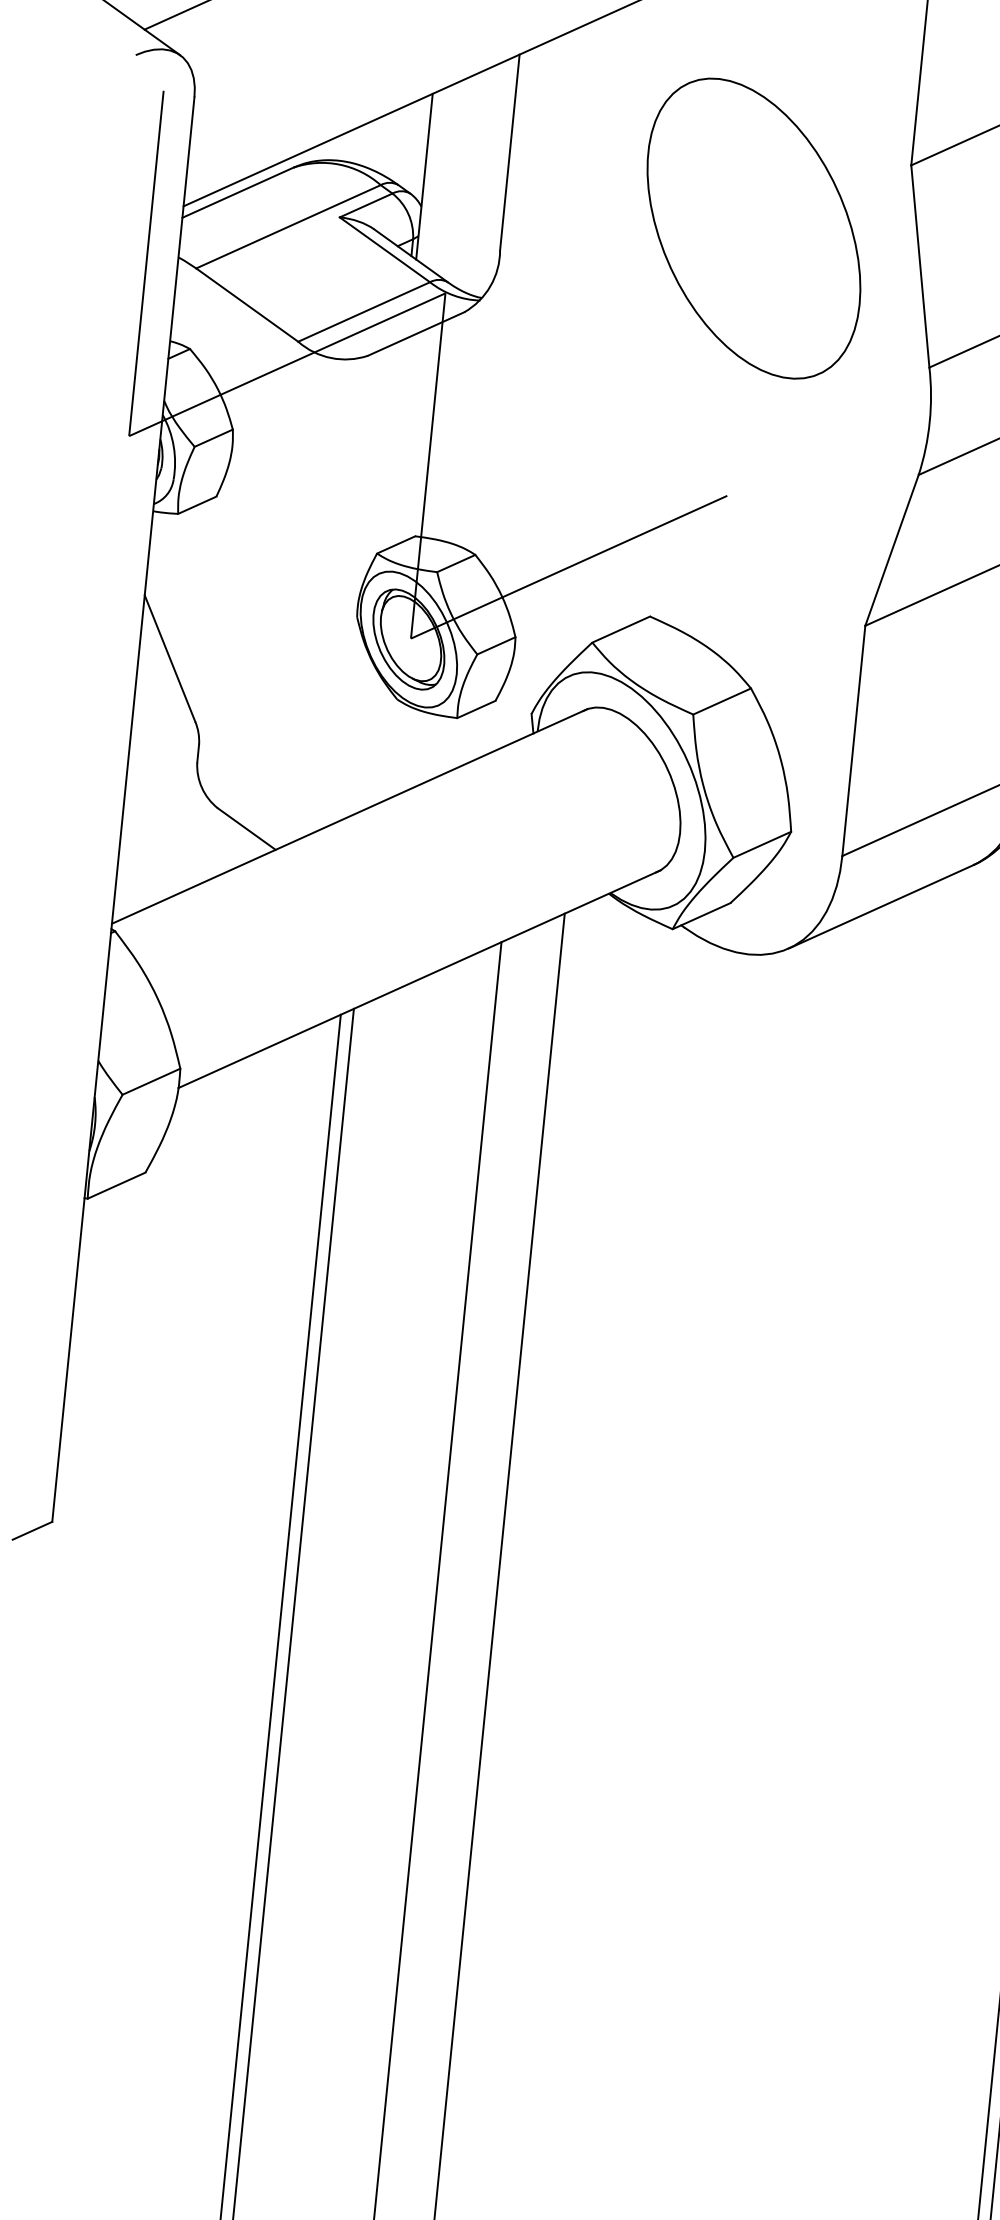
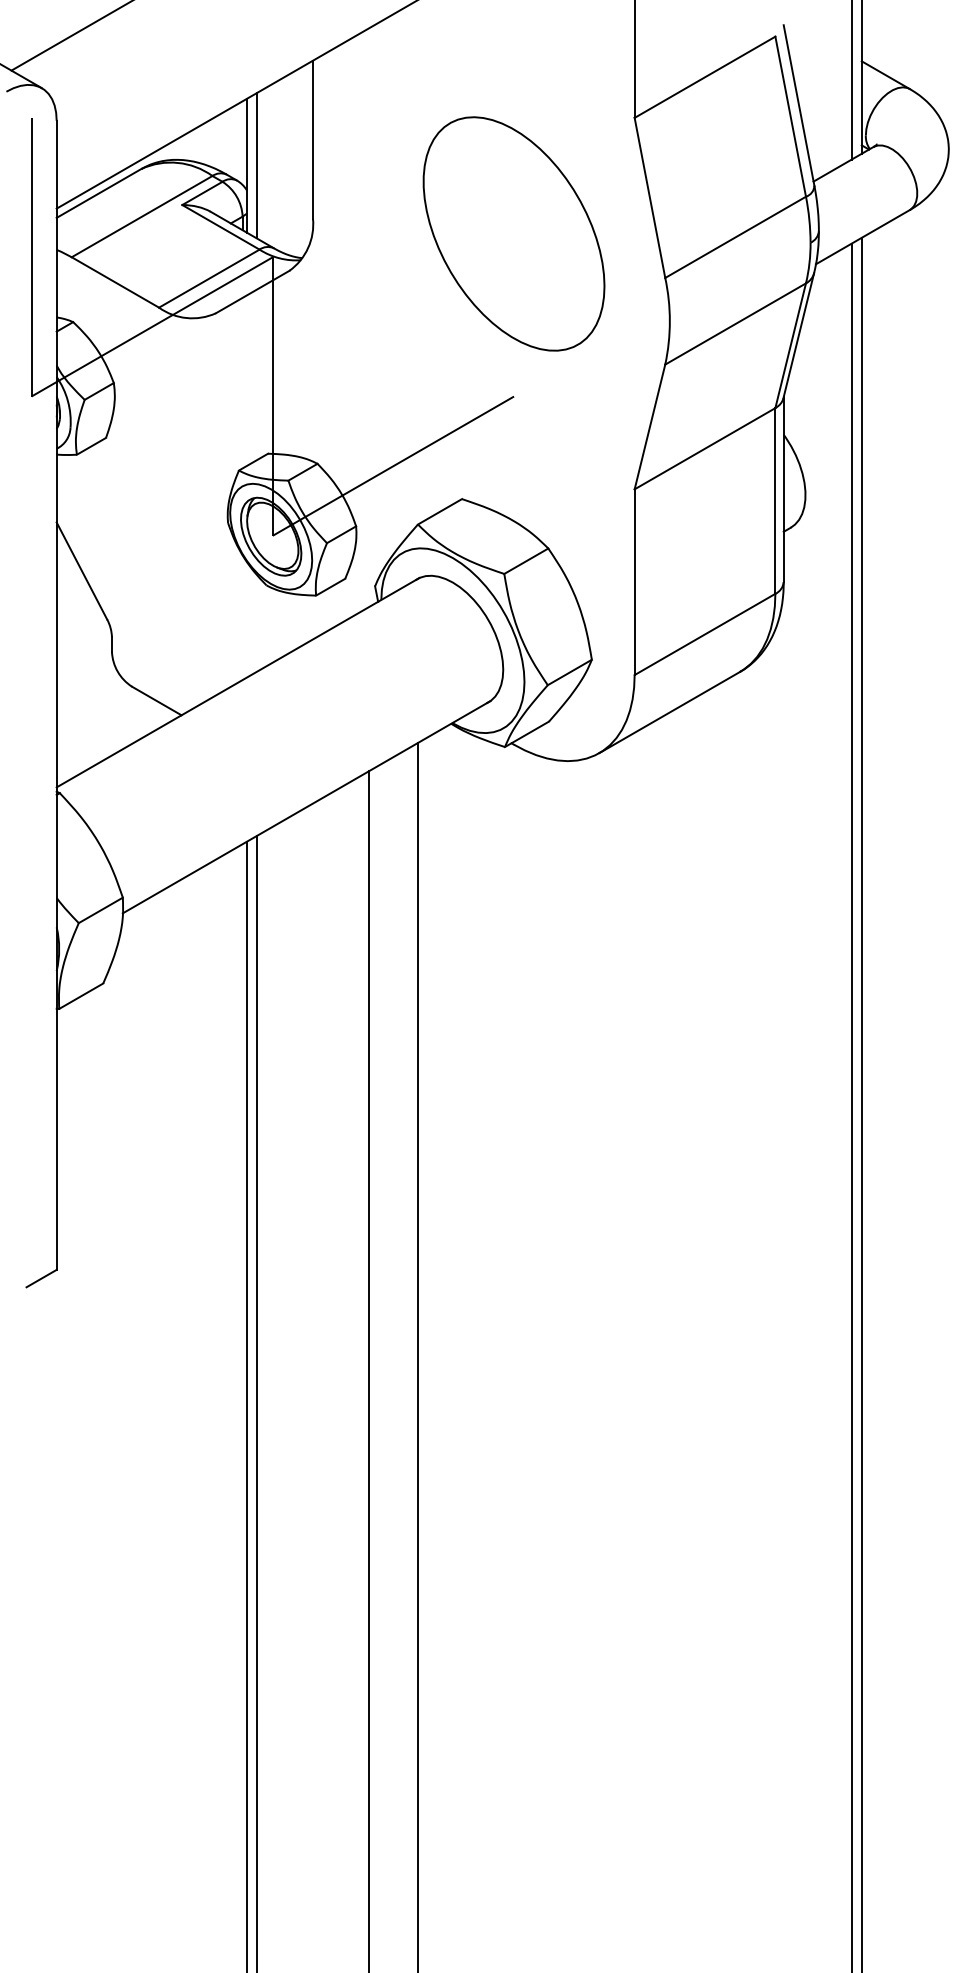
line: (436, 177) -> (256, 165), added
part: (753, 227) -> (513, 233), moved

